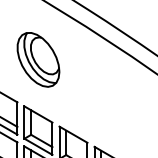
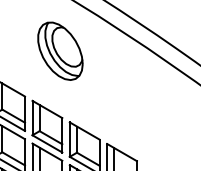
part: (38, 59) -> (60, 50), moved

